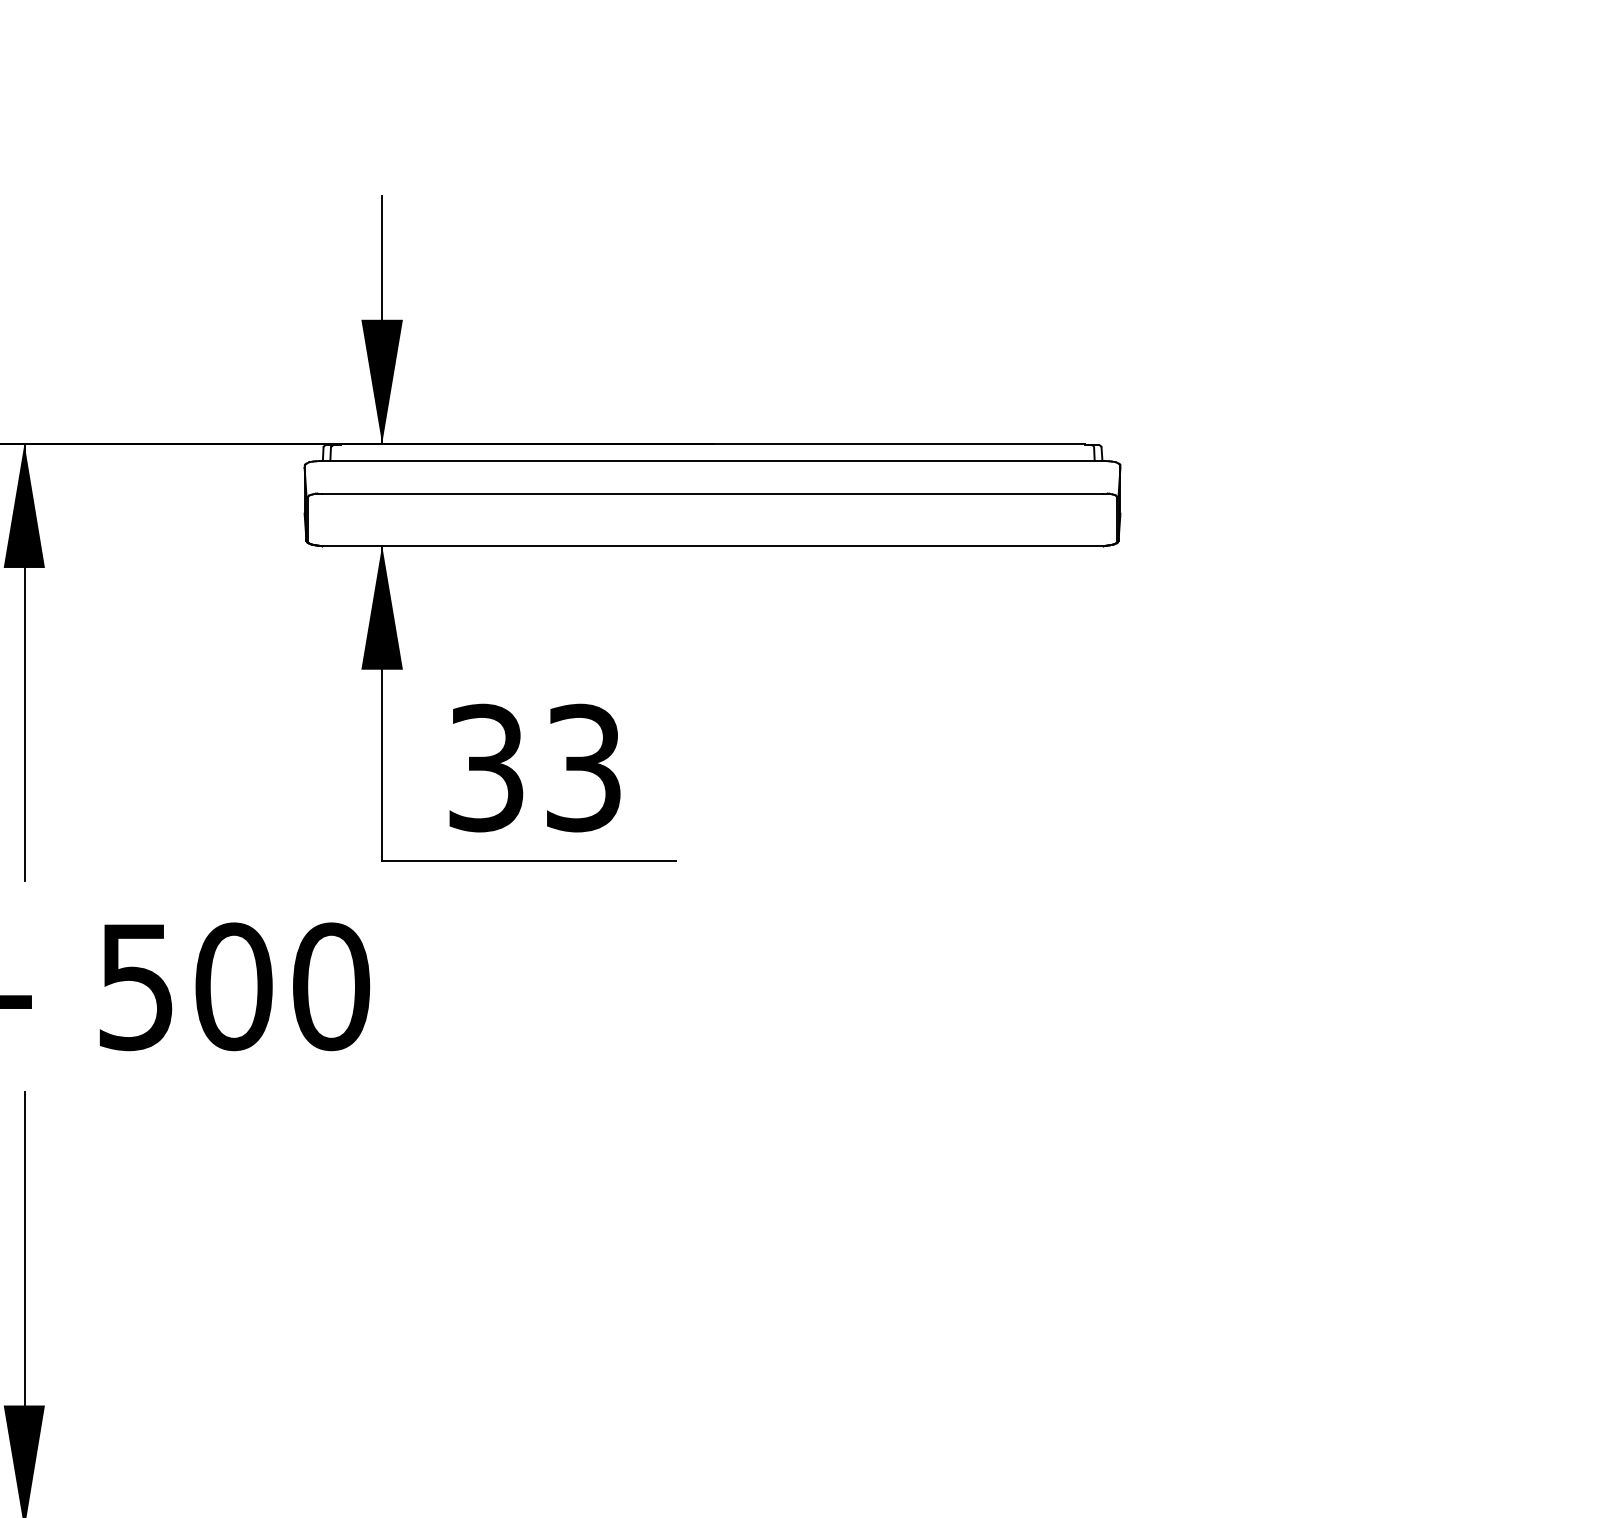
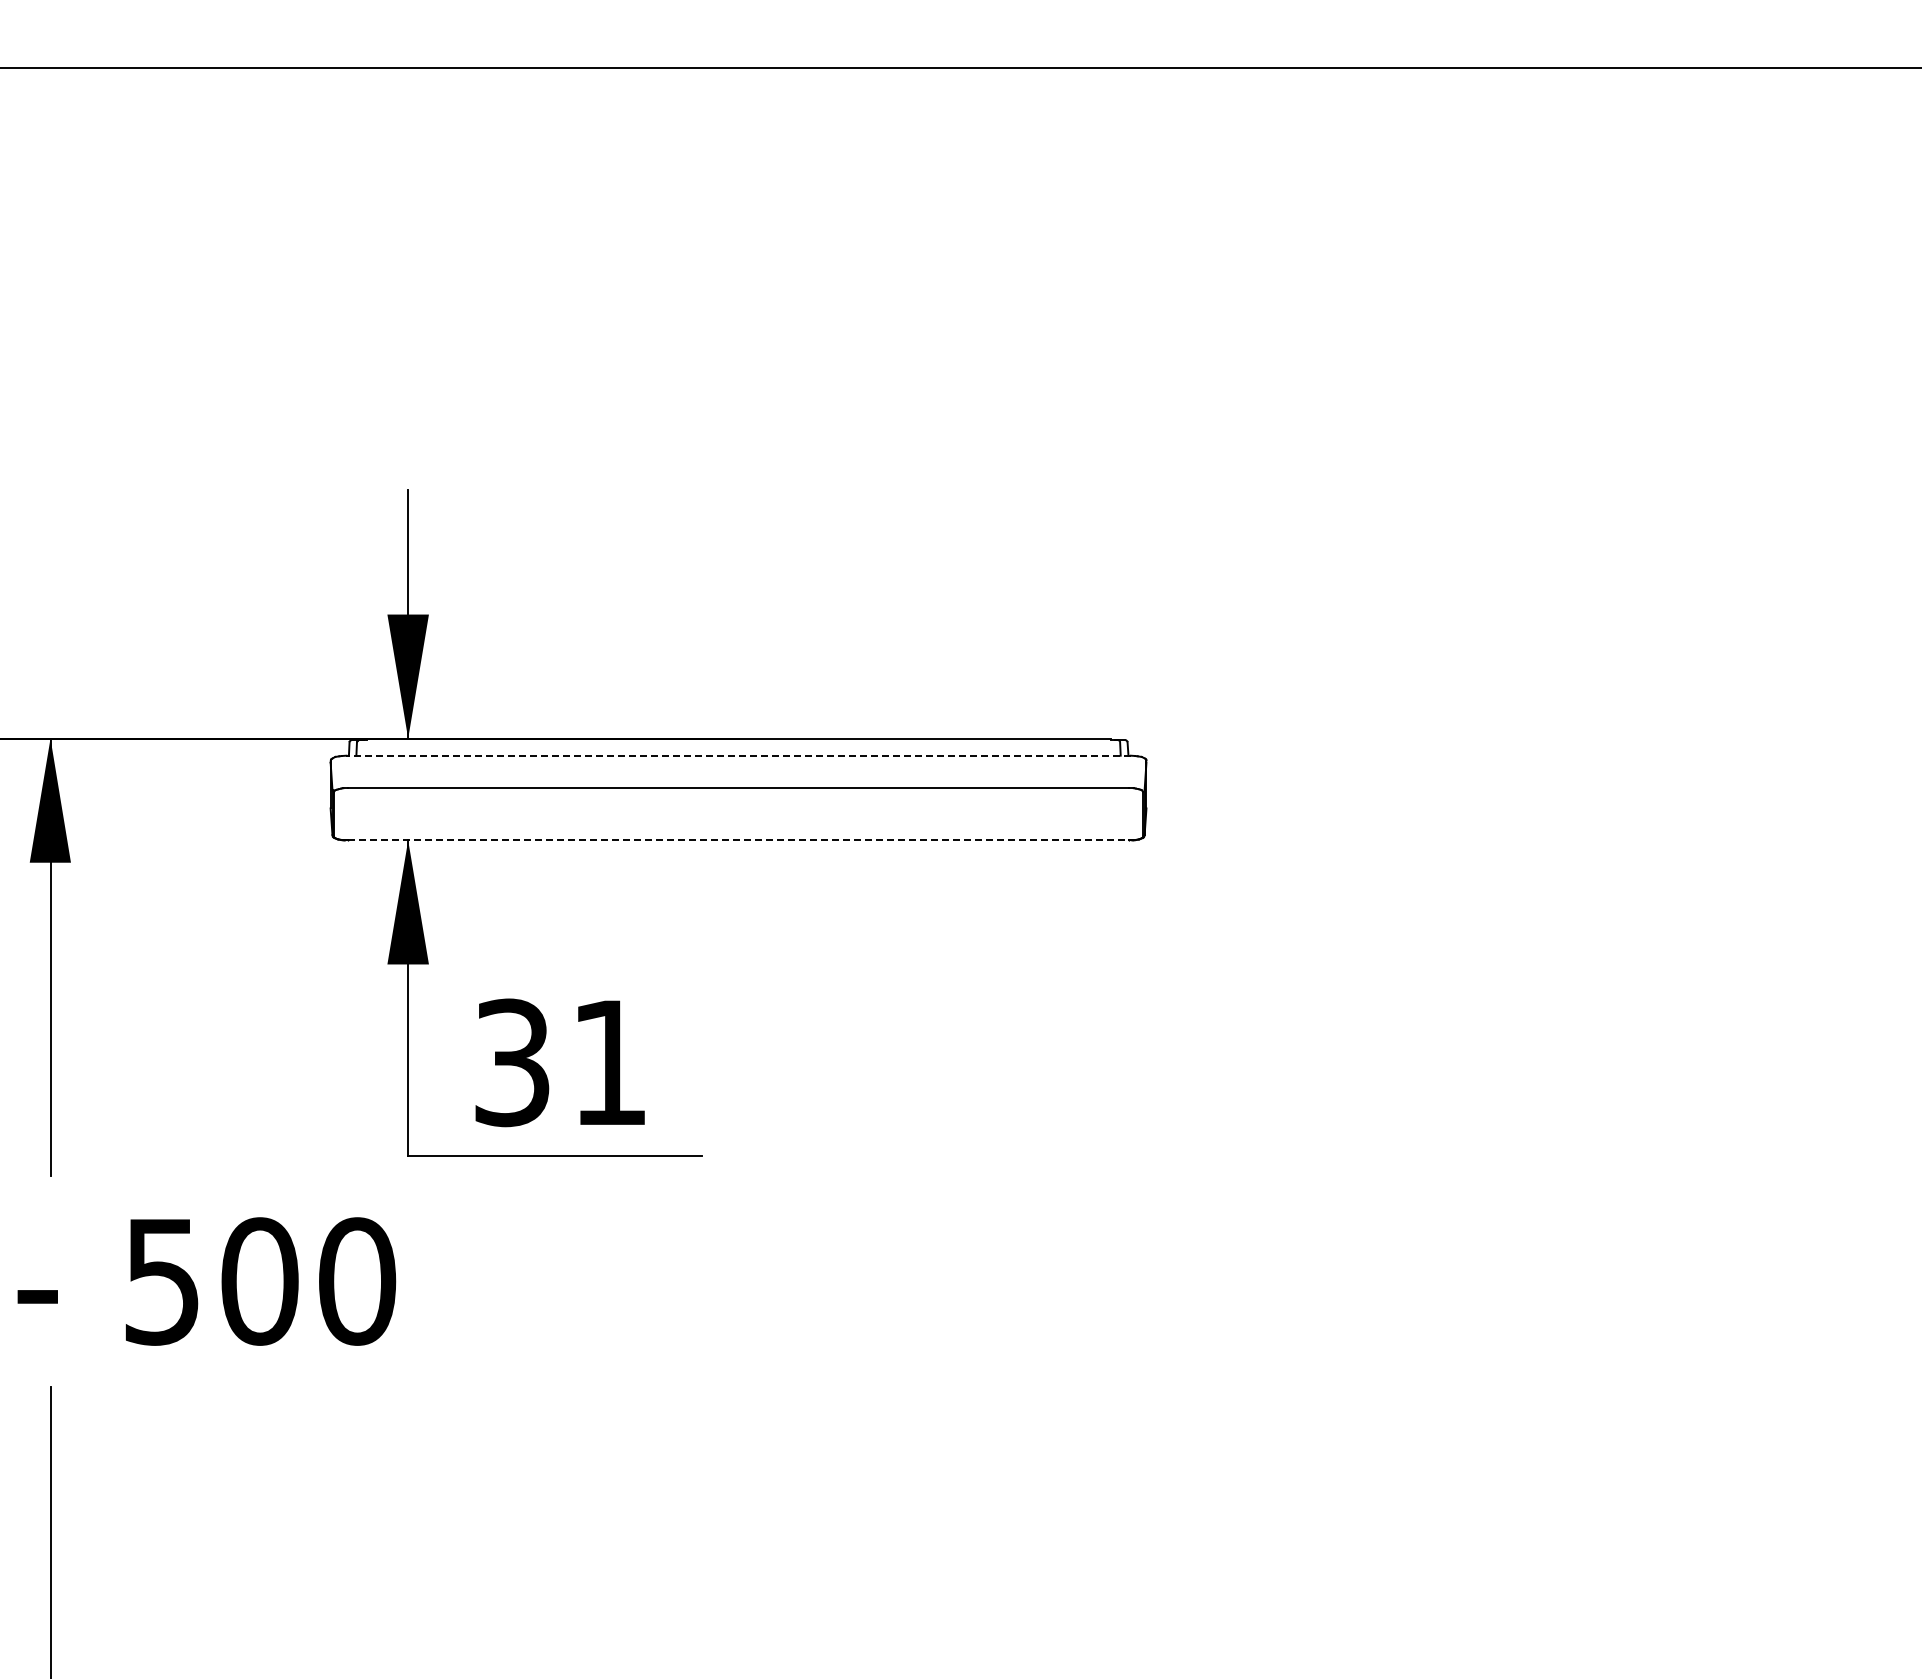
line: (712, 460) -> (738, 755), solid -> dashed
line: (713, 545) -> (739, 840), solid -> dashed
text: (583, 767) -> (609, 1062), 33 -> 31

